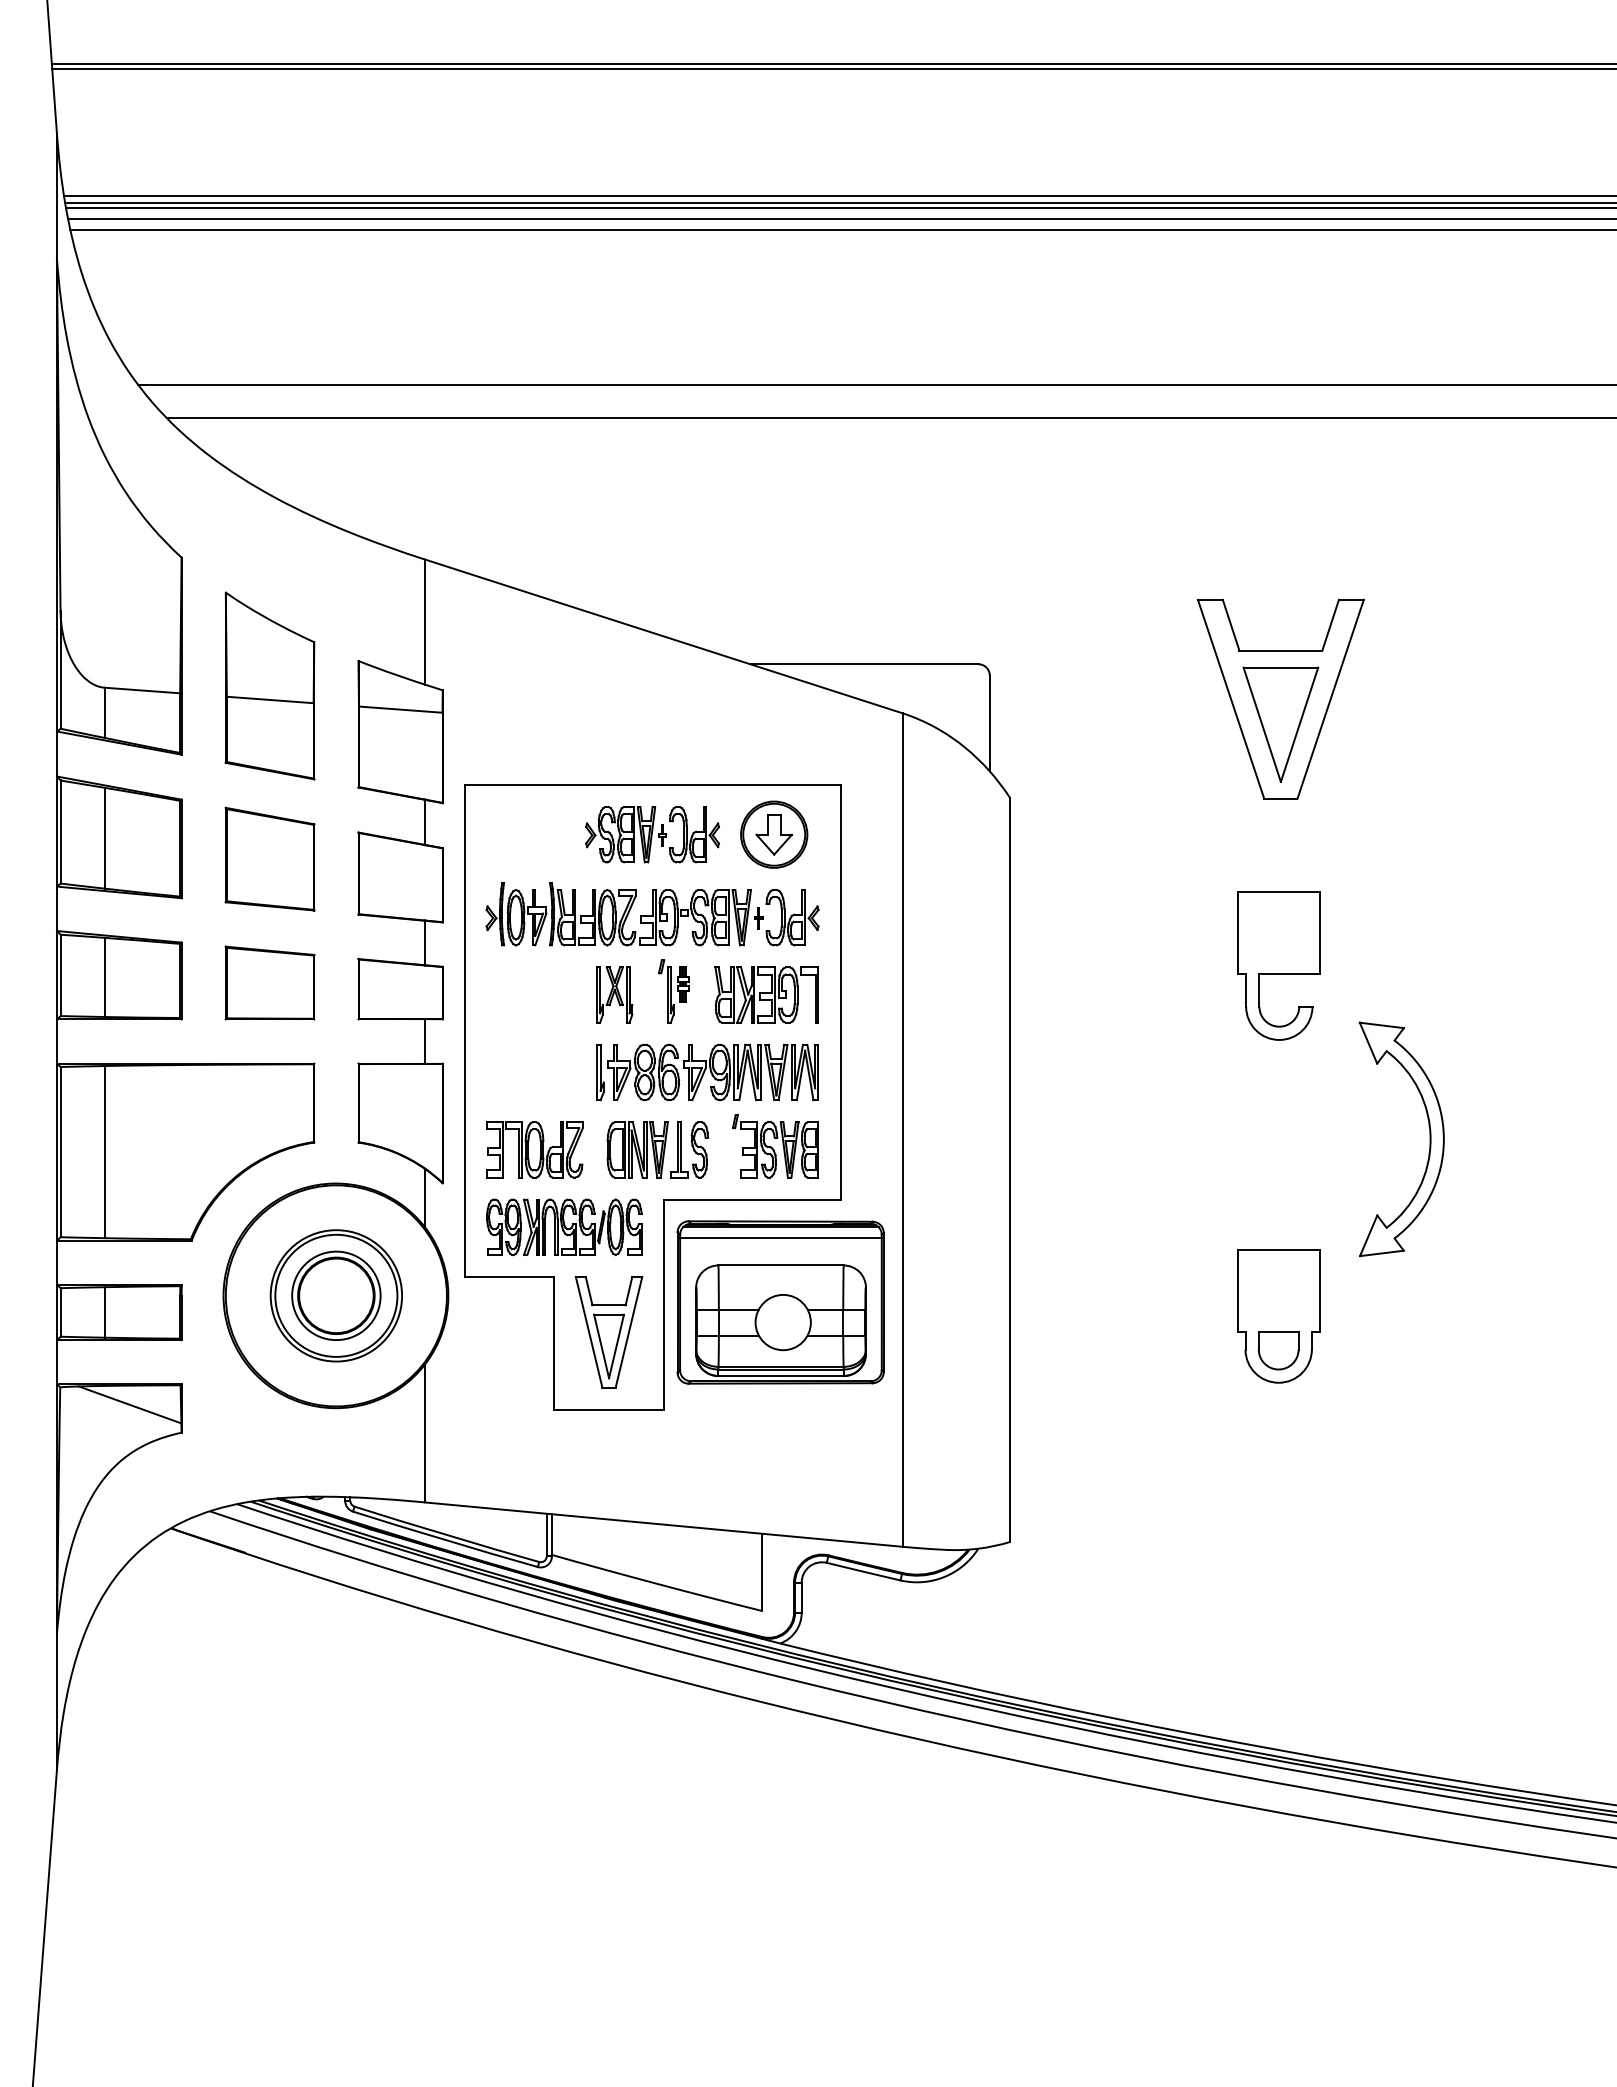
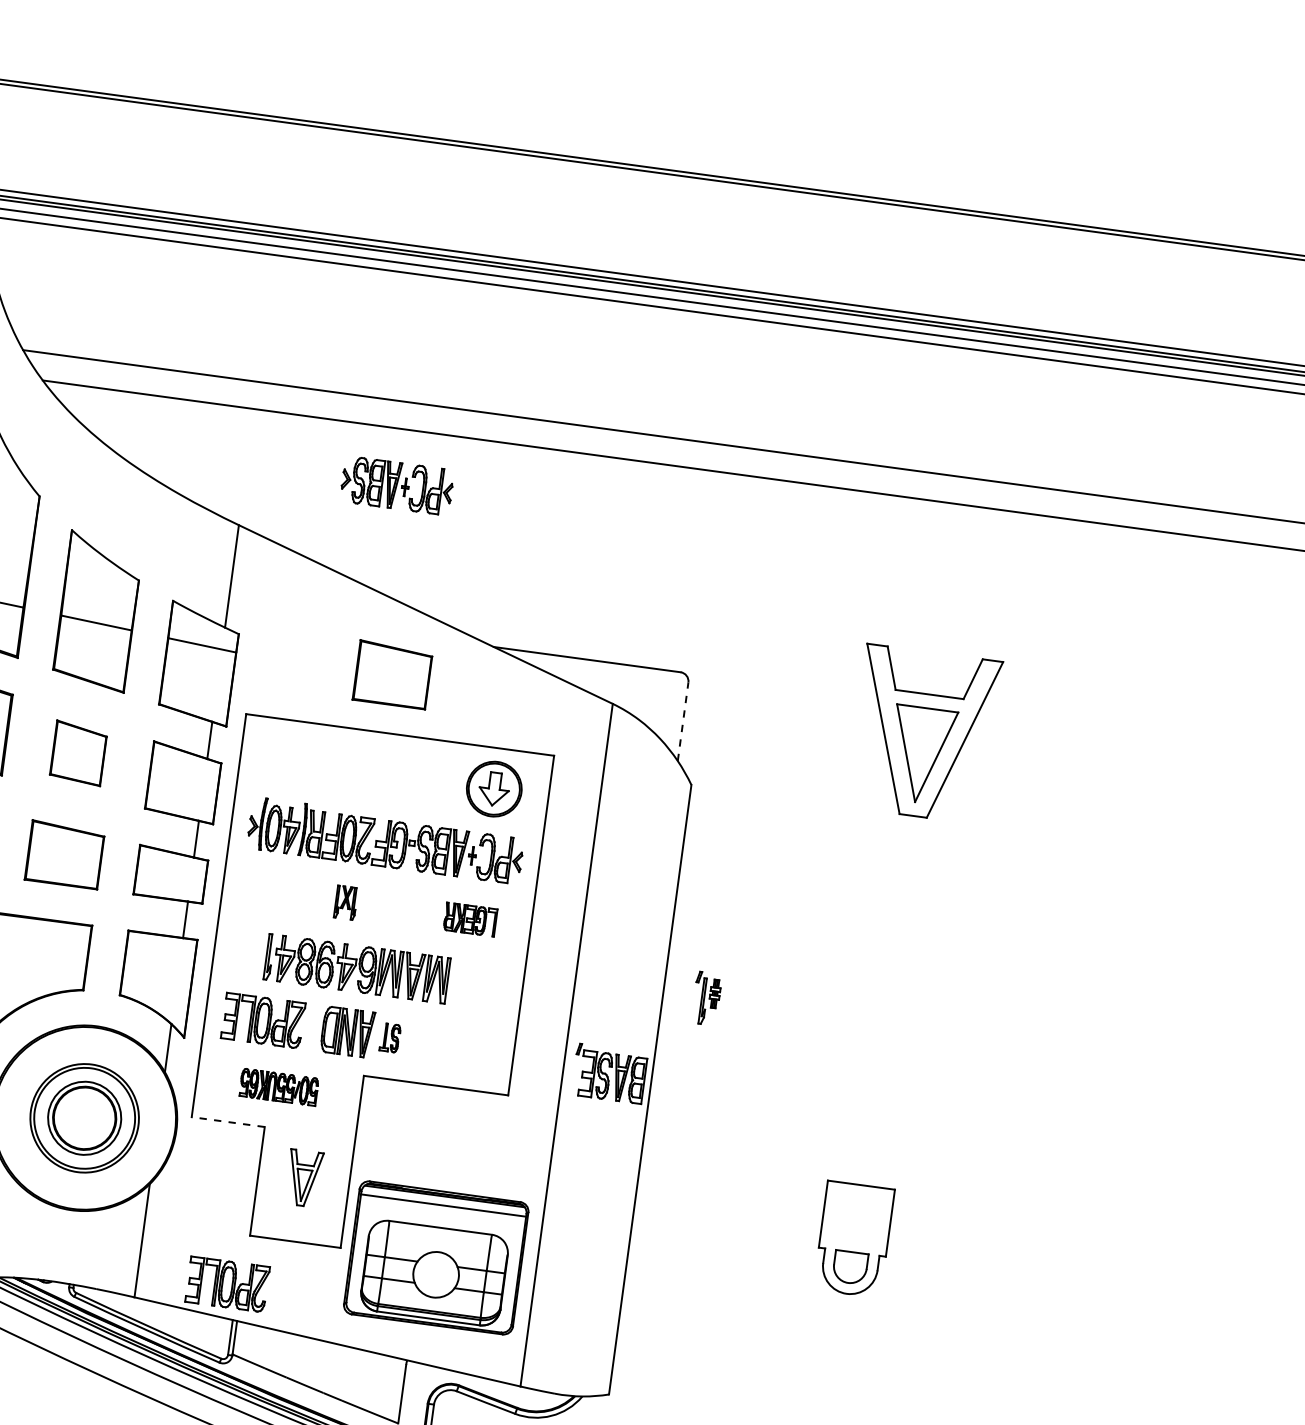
part: (633, 713) -> (392, 674), added
line: (989, 723) -> (682, 721), solid -> dashed
part: (652, 834) -> (397, 485), moved
part: (269, 858) -> (78, 752), size x0.7
part: (1278, 965) -> (892, 952), removed
part: (673, 991) -> (706, 998), moved
part: (614, 994) -> (345, 902), size x0.7
part: (766, 994) -> (470, 919), size x0.6
part: (707, 1072) -> (356, 968), moved
part: (1429, 1139) -> (997, 1111), removed
part: (775, 1146) -> (609, 1073), moved
part: (689, 1149) -> (390, 1037), size x0.6
part: (564, 1226) -> (279, 1086), size x0.6
line: (509, 1277) -> (228, 1122), solid -> dashed
part: (780, 1302) -> (436, 1258), moved
part: (608, 1332) -> (303, 1178), size x0.6
part: (534, 1471) -> (227, 1284), added

